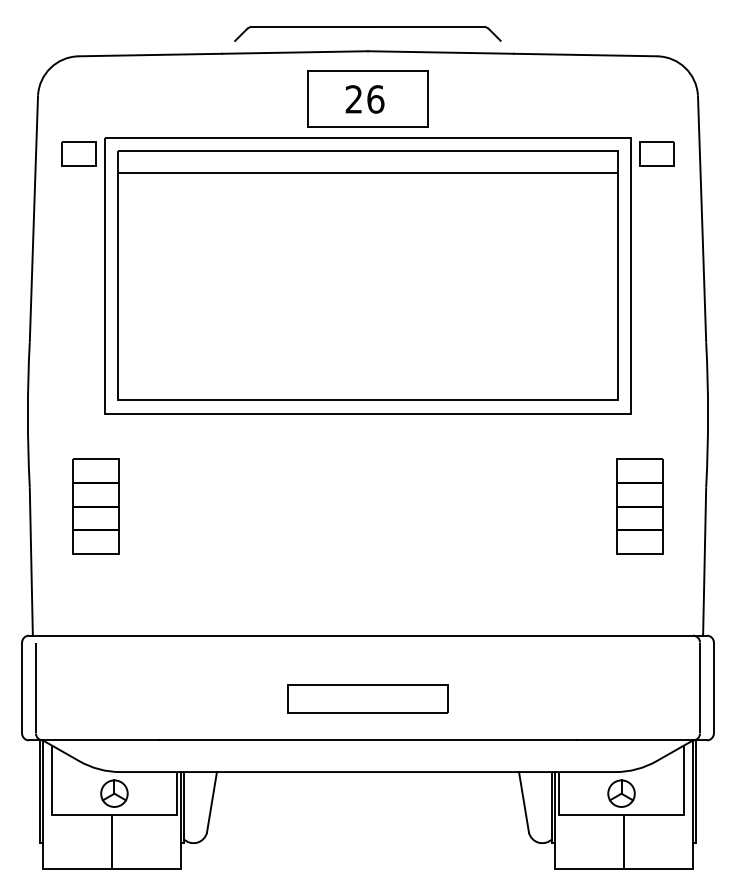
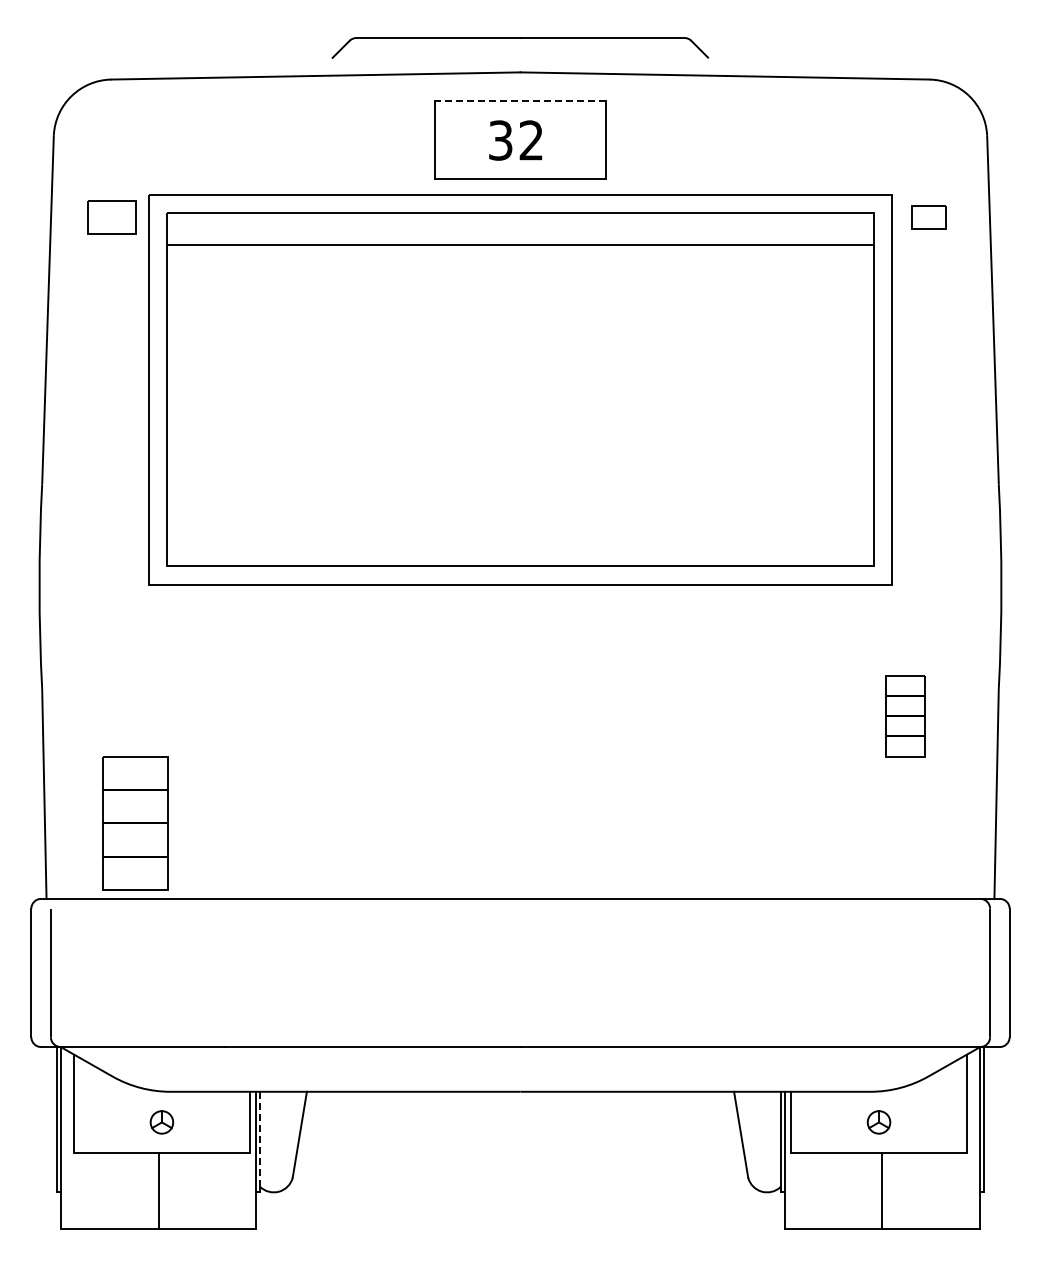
line: (367, 71) -> (519, 100), solid -> dashed
text: (365, 99) -> (516, 140), 26 -> 32
part: (656, 153) -> (928, 217), size x0.7
part: (95, 506) -> (135, 823), moved
part: (640, 506) -> (905, 716), size x0.6
part: (368, 699) -> (520, 988), removed
part: (114, 793) -> (161, 1122), size x0.6
part: (621, 793) -> (878, 1122), size x0.6
line: (184, 805) -> (260, 1139), solid -> dashed

